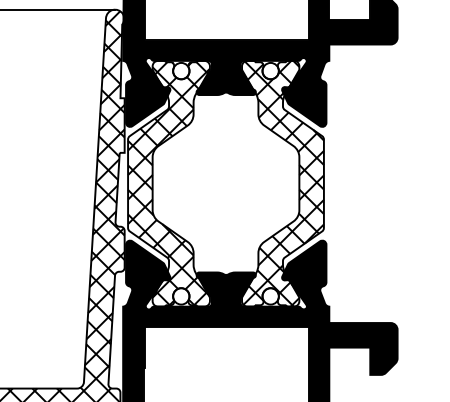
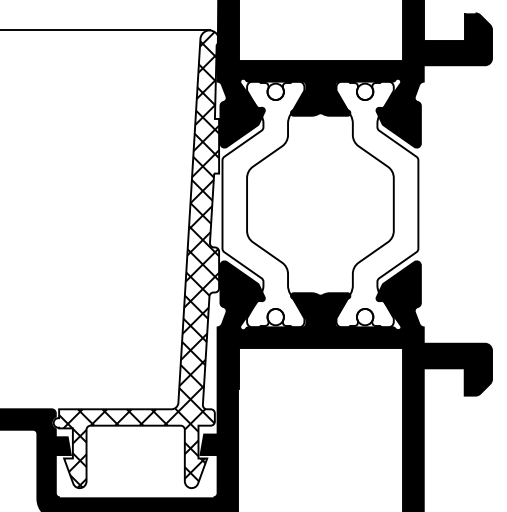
hatch: (169, 183) -> (263, 204), removed
hatch: (283, 183) -> (377, 204), removed

